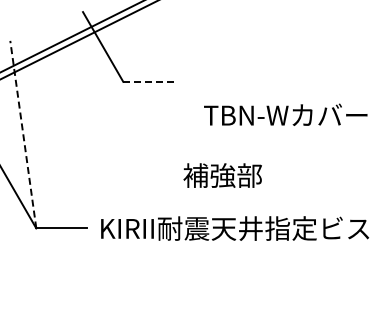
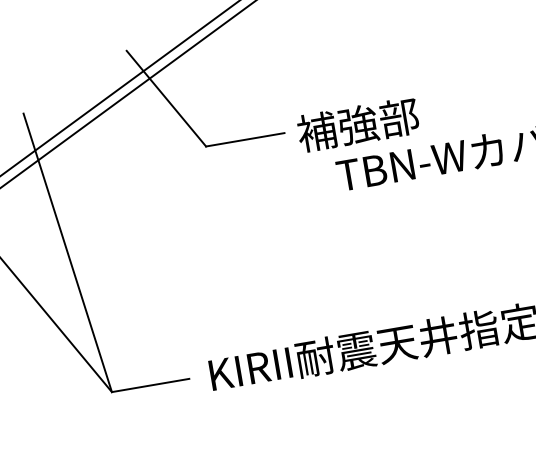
line: (149, 81) -> (245, 139), dashed -> solid
line: (23, 134) -> (67, 252), dashed -> solid
text: (222, 175) -> (357, 124), moved

